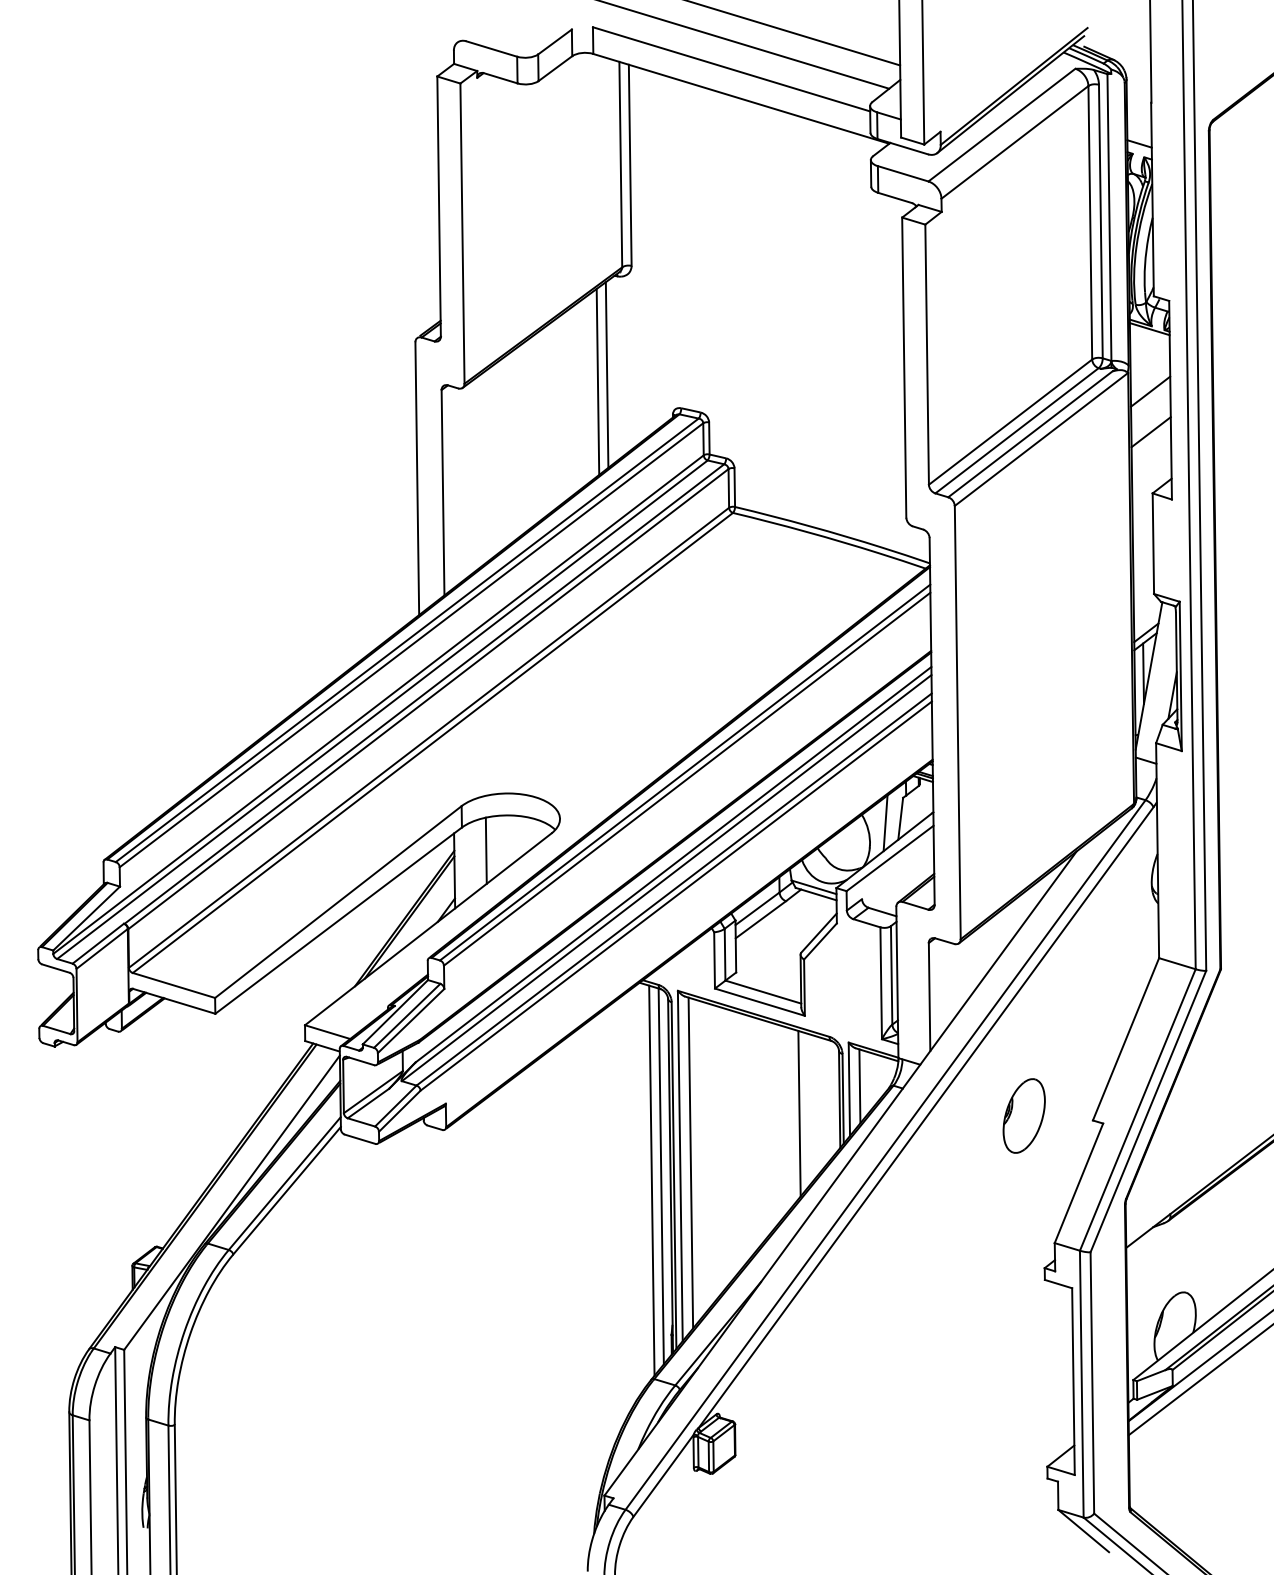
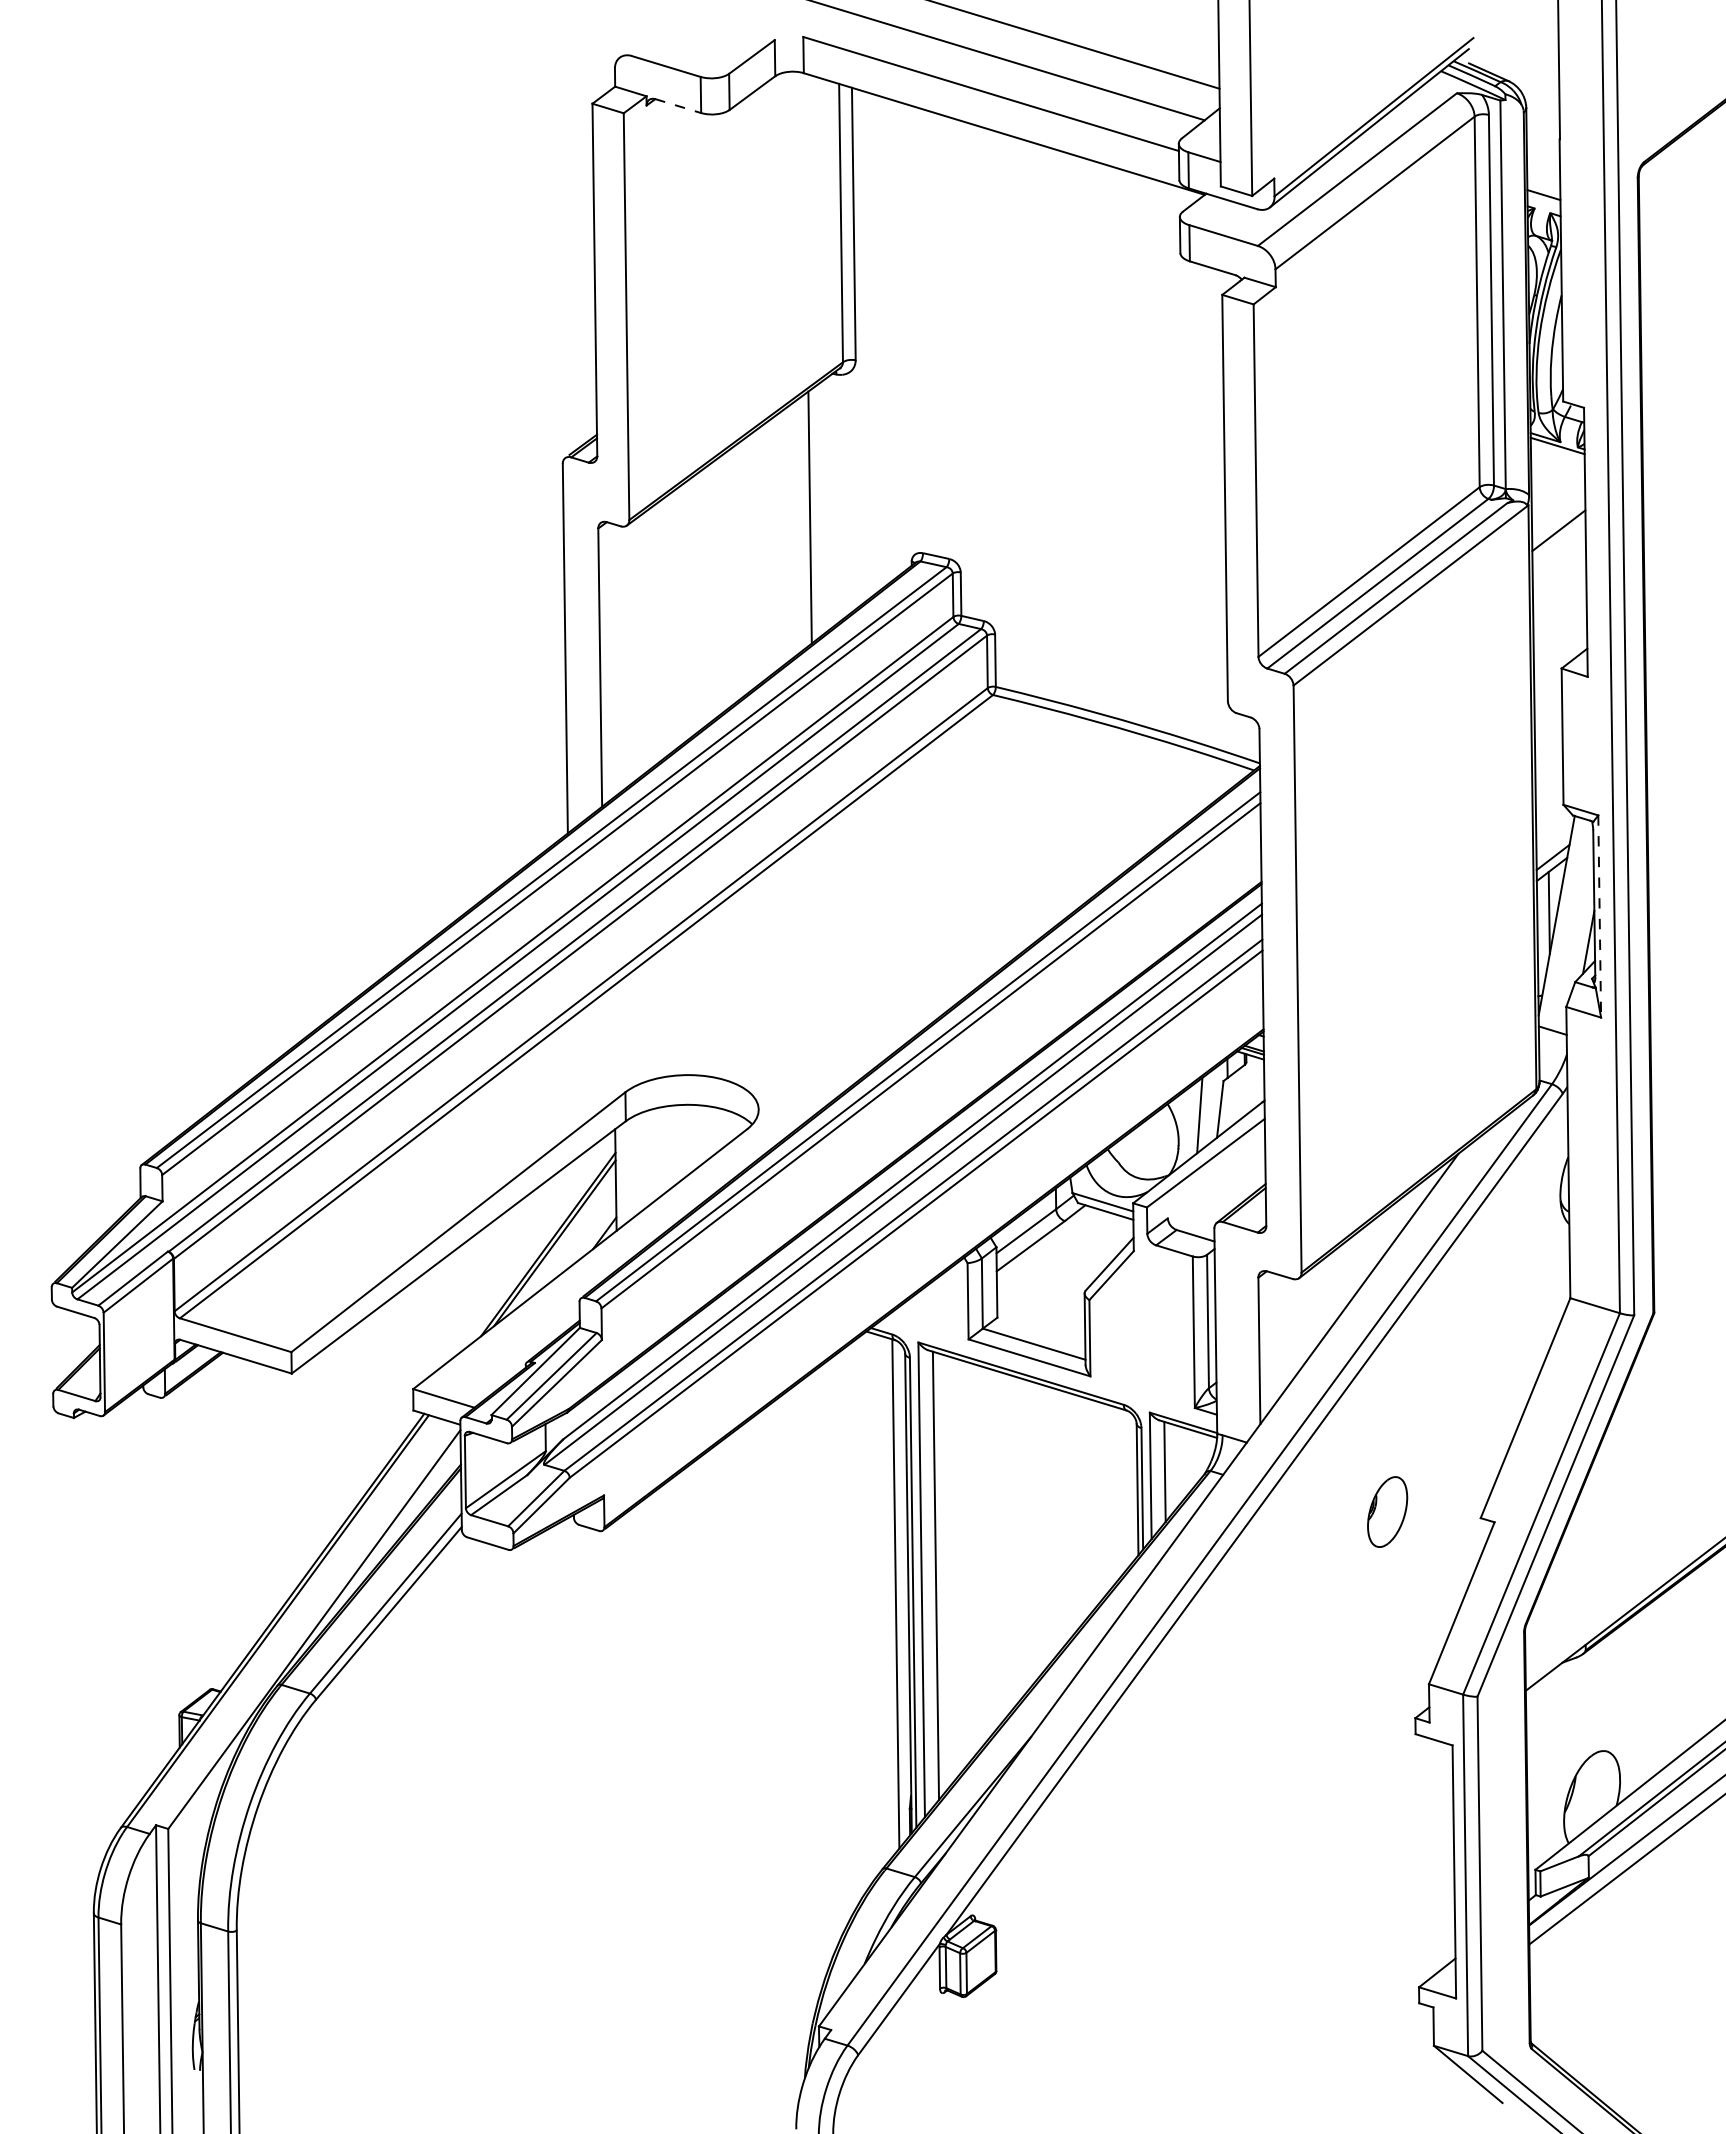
line: (500, 78) -> (678, 106), solid -> dashed
line: (607, 374) -> (822, 507), removed
line: (1151, 432) -> (1559, 585), removed
line: (1180, 677) -> (1599, 917), solid -> dashed
line: (486, 850) -> (658, 1152), removed
line: (799, 1113) -> (1082, 1508), removed
part: (1024, 1115) -> (1387, 1511), size x0.7
line: (651, 1180) -> (882, 1599), removed

